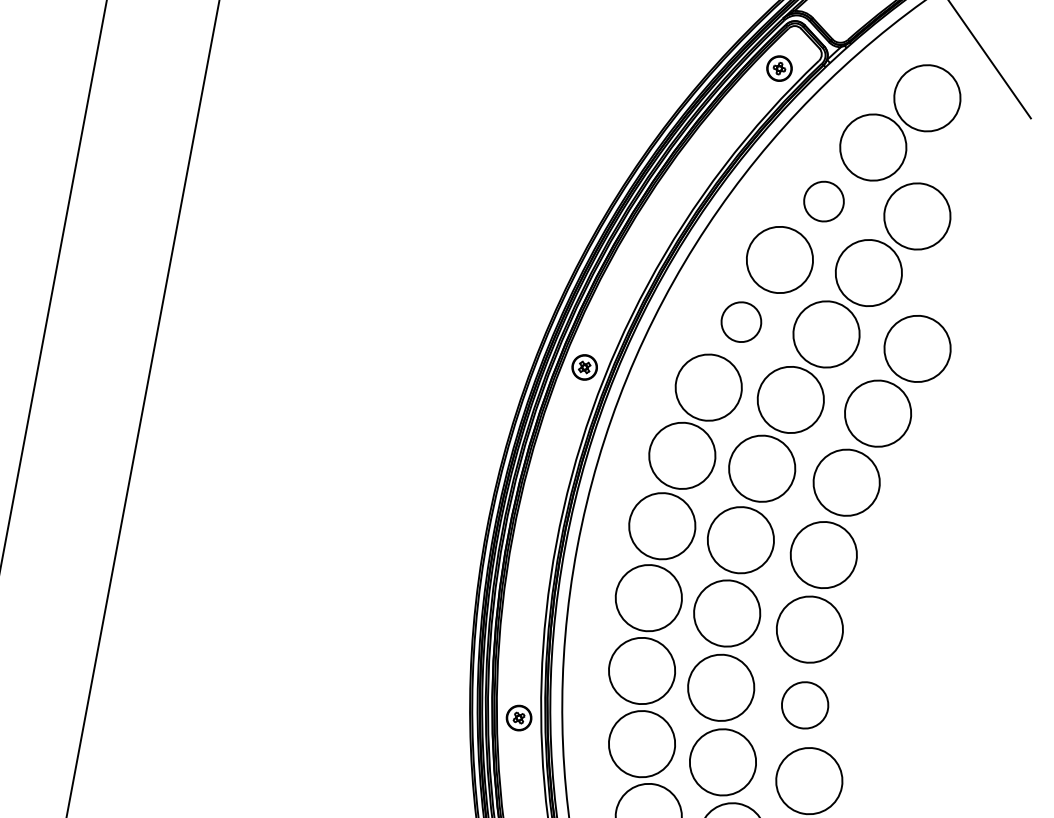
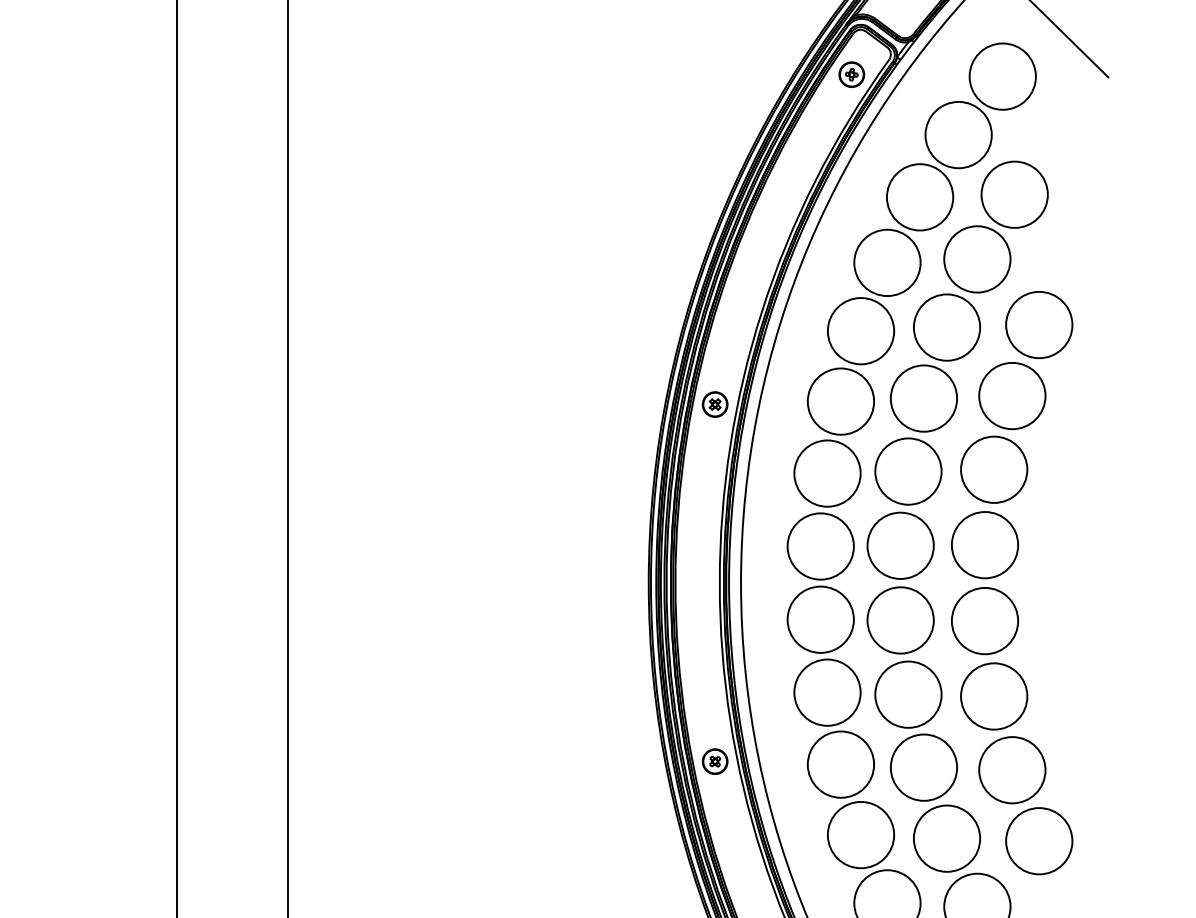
circle: (823, 201) -> (919, 197), size x1.67
circle: (740, 322) -> (860, 331), size x1.67
circle: (805, 705) -> (994, 696), size x1.43

